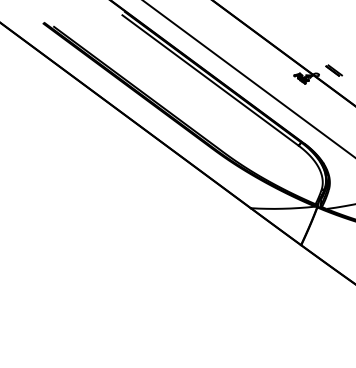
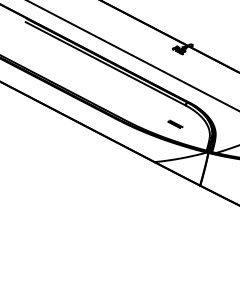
part: (333, 70) -> (174, 124), moved

